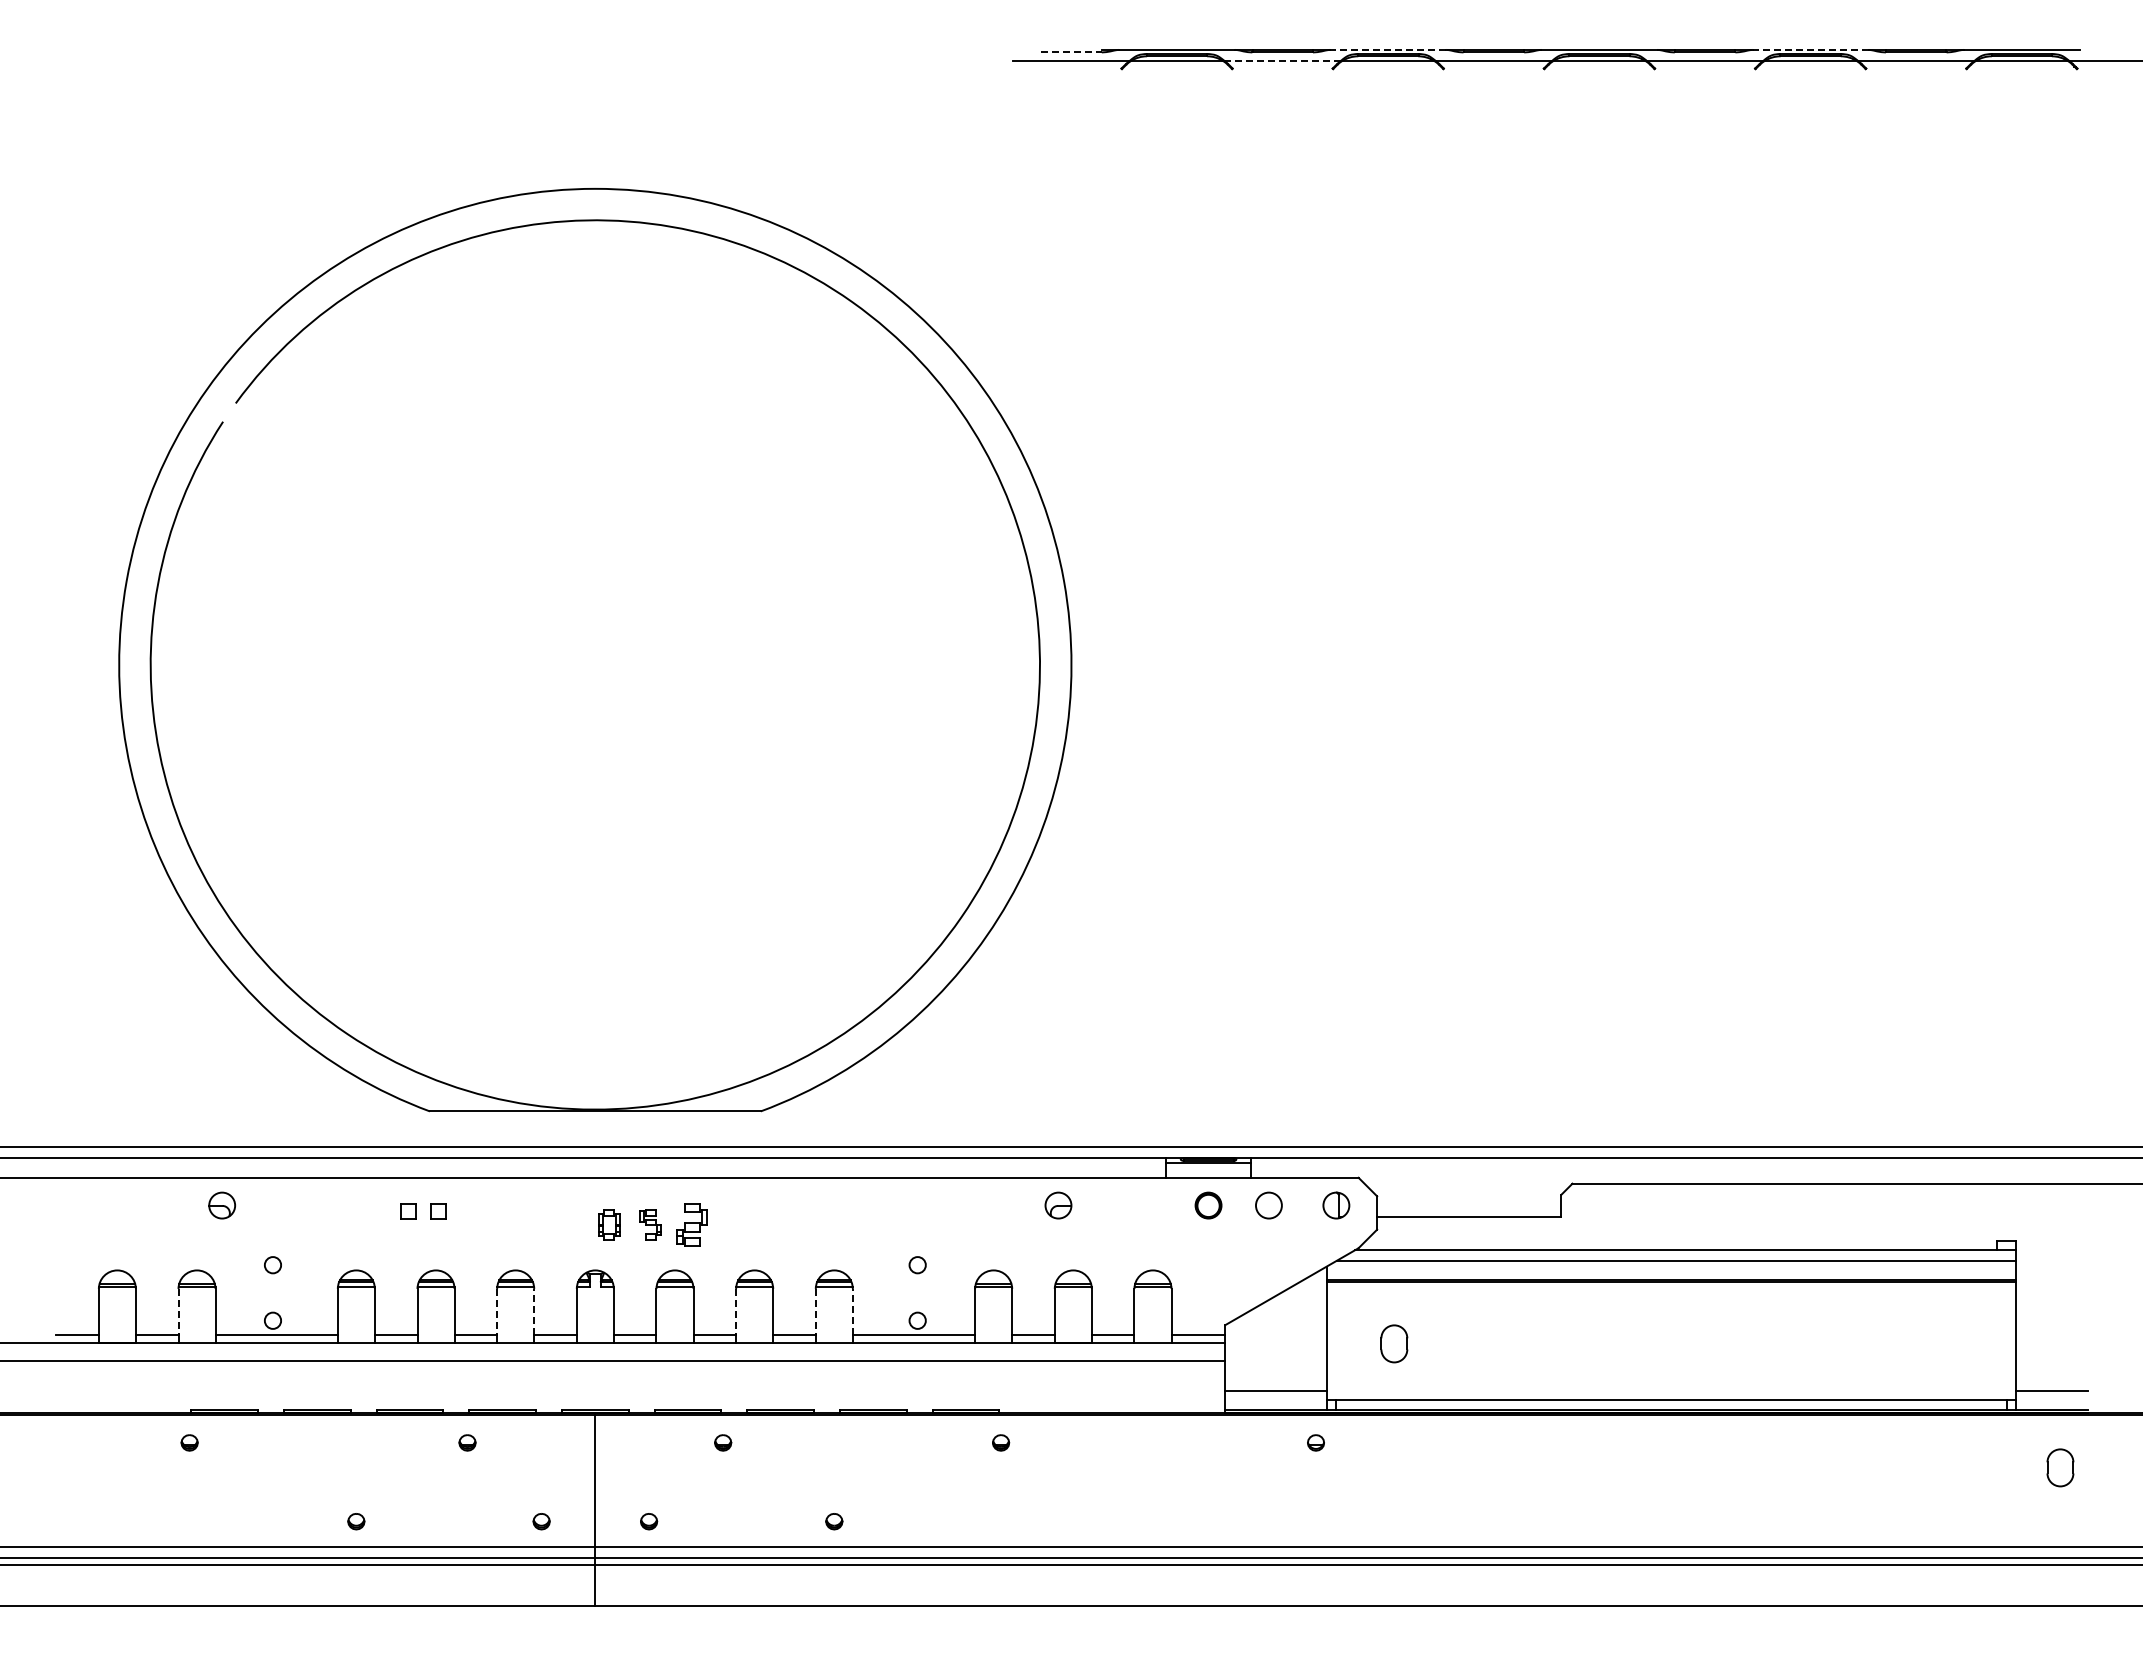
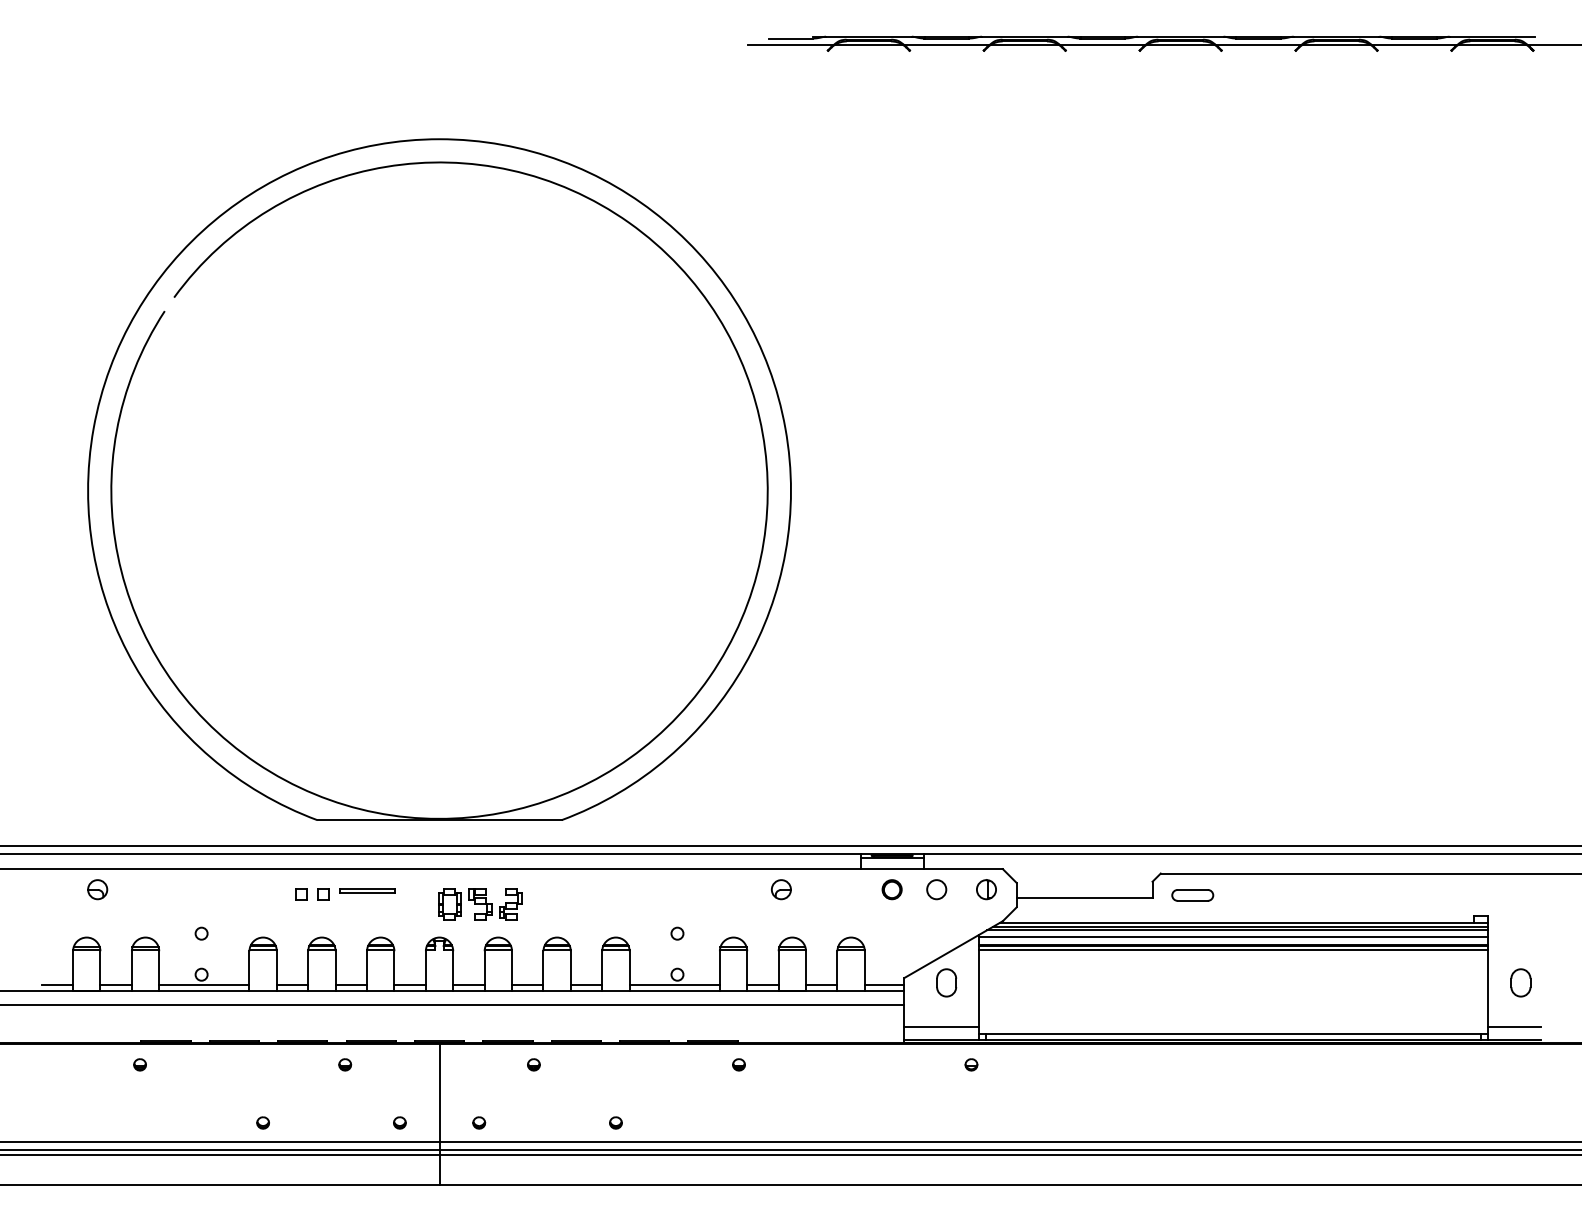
line: (1387, 49) -> (1024, 36), dashed -> solid
line: (1810, 49) -> (1336, 36), dashed -> solid
line: (1071, 52) -> (791, 38), dashed -> solid
line: (1282, 61) -> (946, 45), dashed -> solid
part: (221, 1205) -> (97, 889), moved
part: (497, 1207) -> (367, 891), added
part: (1615, 1213) -> (1192, 895), added
part: (608, 1224) -> (449, 903), size x1.43
part: (650, 1224) -> (480, 903), size x1.43
line: (1680, 1255) -> (1240, 926), added
line: (1670, 1269) -> (1233, 936), added
line: (1670, 1287) -> (1233, 950), added
line: (534, 1311) -> (394, 967), dashed -> solid
line: (852, 1311) -> (629, 967), dashed -> solid
line: (178, 1312) -> (131, 968), dashed -> solid
line: (497, 1312) -> (367, 968), dashed -> solid
line: (736, 1312) -> (543, 968), dashed -> solid
line: (815, 1312) -> (602, 968), dashed -> solid
part: (1394, 1343) -> (946, 982), moved
part: (2060, 1467) -> (1520, 982), moved

